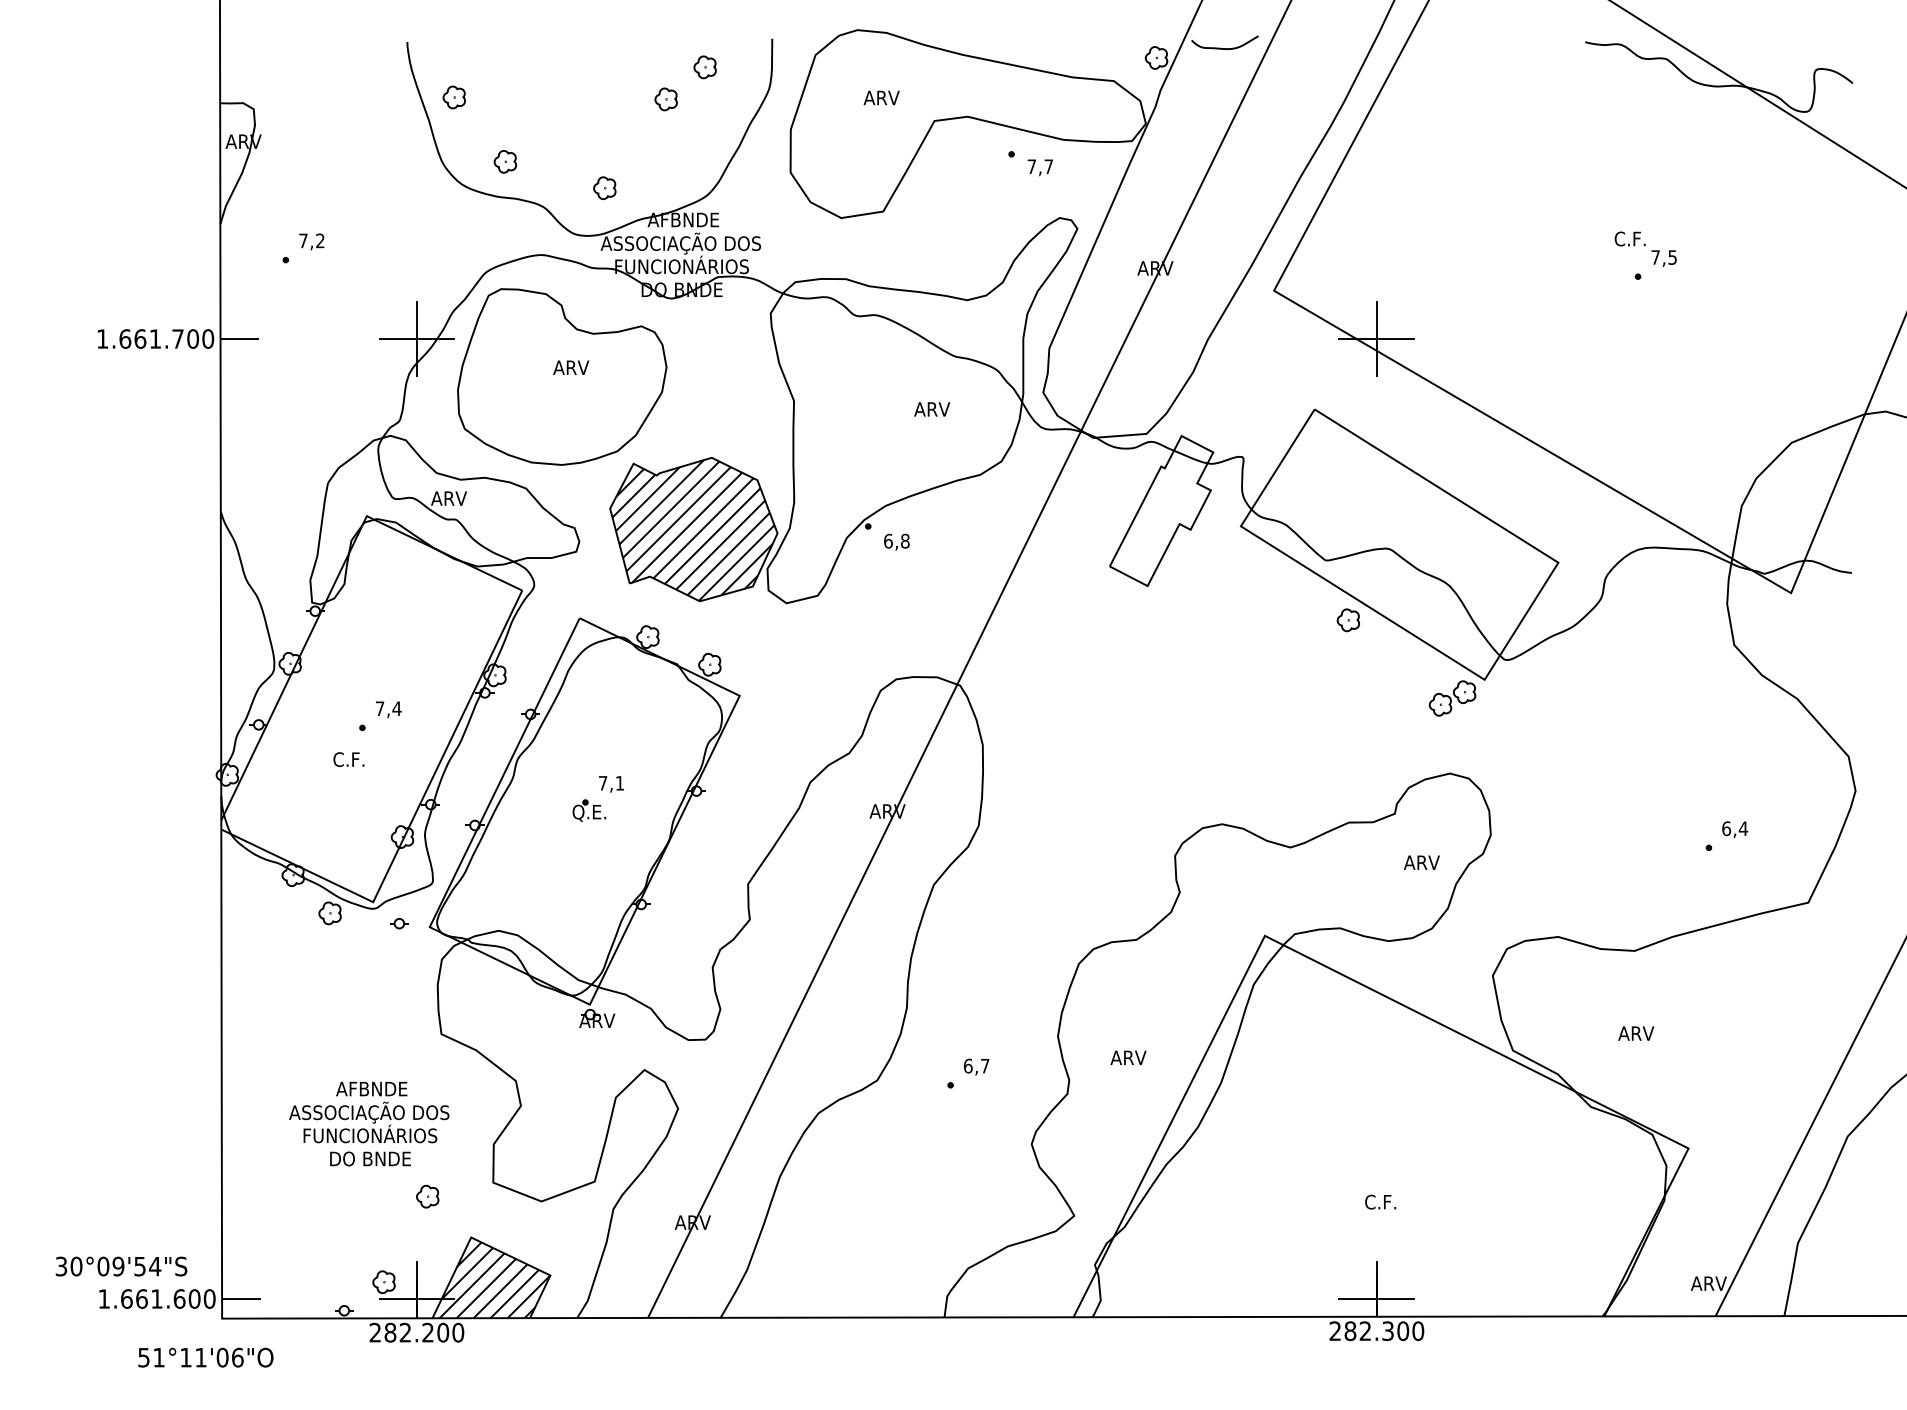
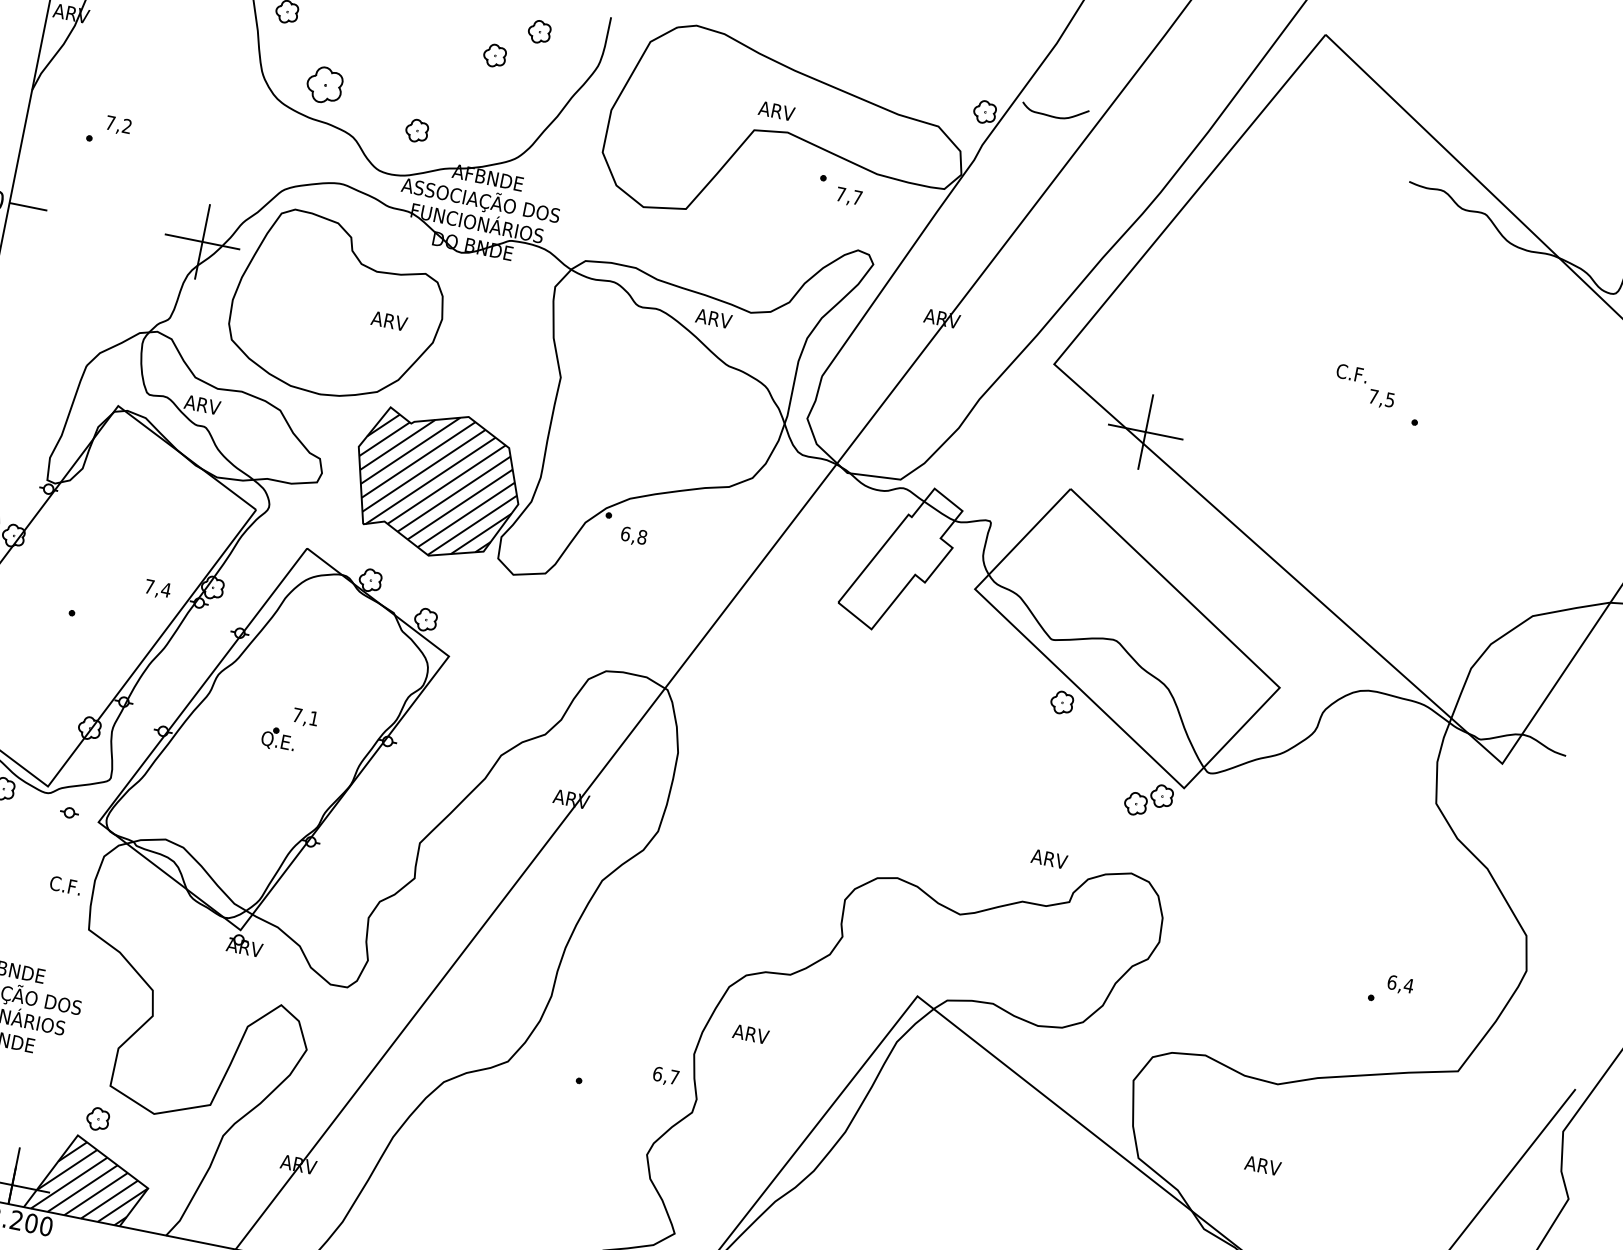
text: (881, 97) -> (776, 110), moved
part: (504, 161) -> (323, 84), size x1.6
text: (1645, 248) -> (1365, 385), moved
text: (571, 367) -> (389, 320), moved
text: (932, 409) -> (714, 318), moved
text: (388, 709) -> (157, 589), moved
text: (348, 759) -> (65, 885), moved
text: (1421, 862) -> (1049, 858), moved
text: (1128, 1057) -> (750, 1033), moved
text: (976, 1066) -> (665, 1076), moved
part: (427, 1196) -> (97, 1118), moved

